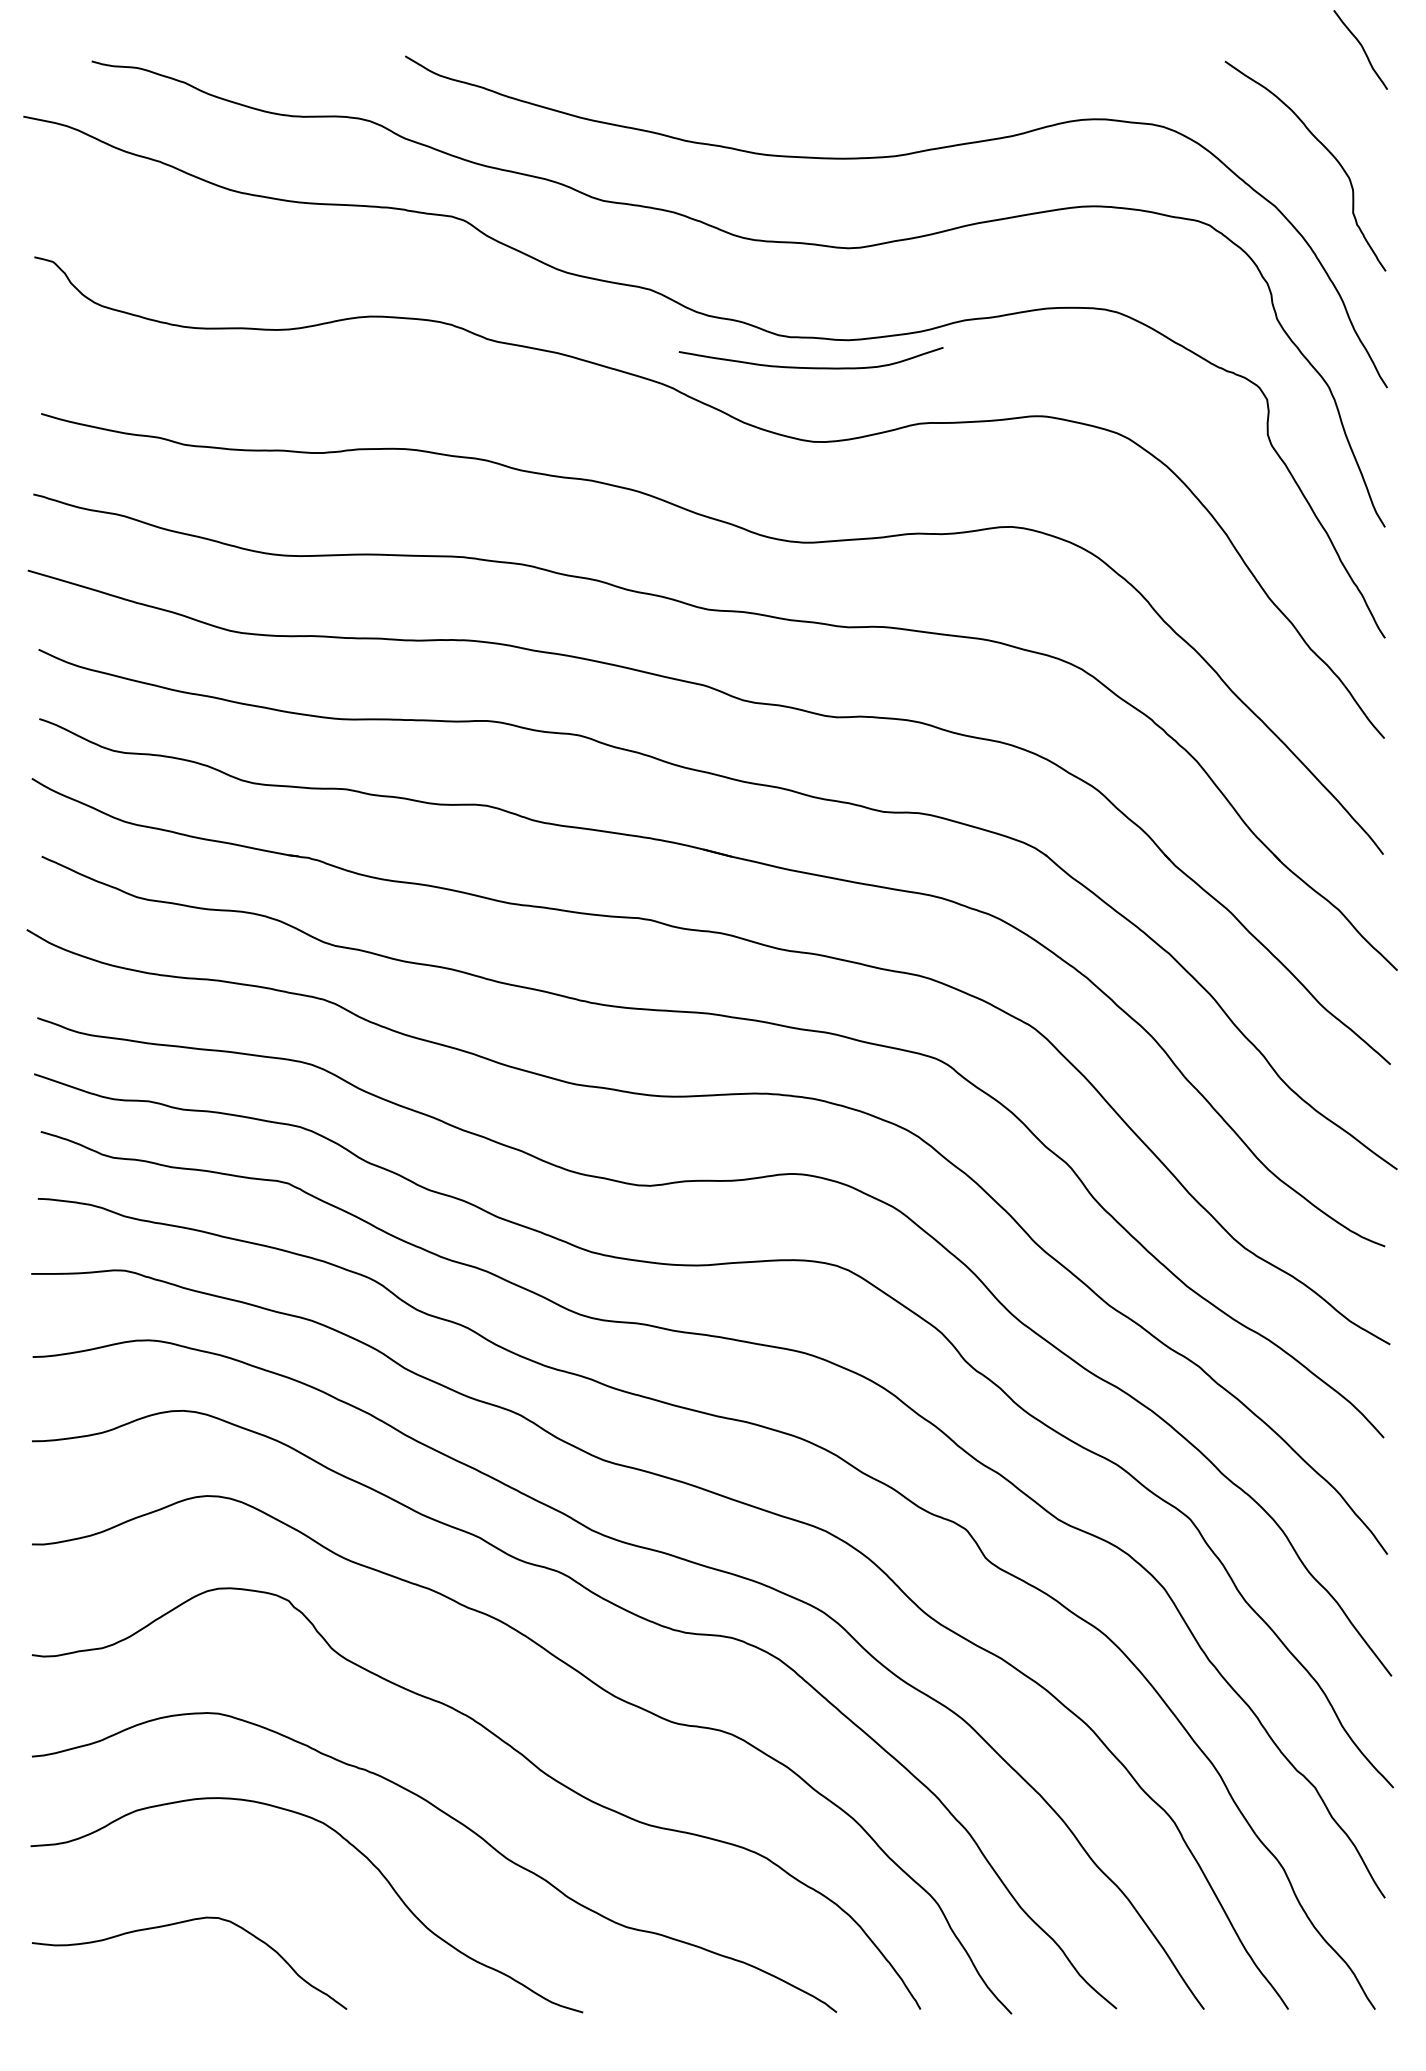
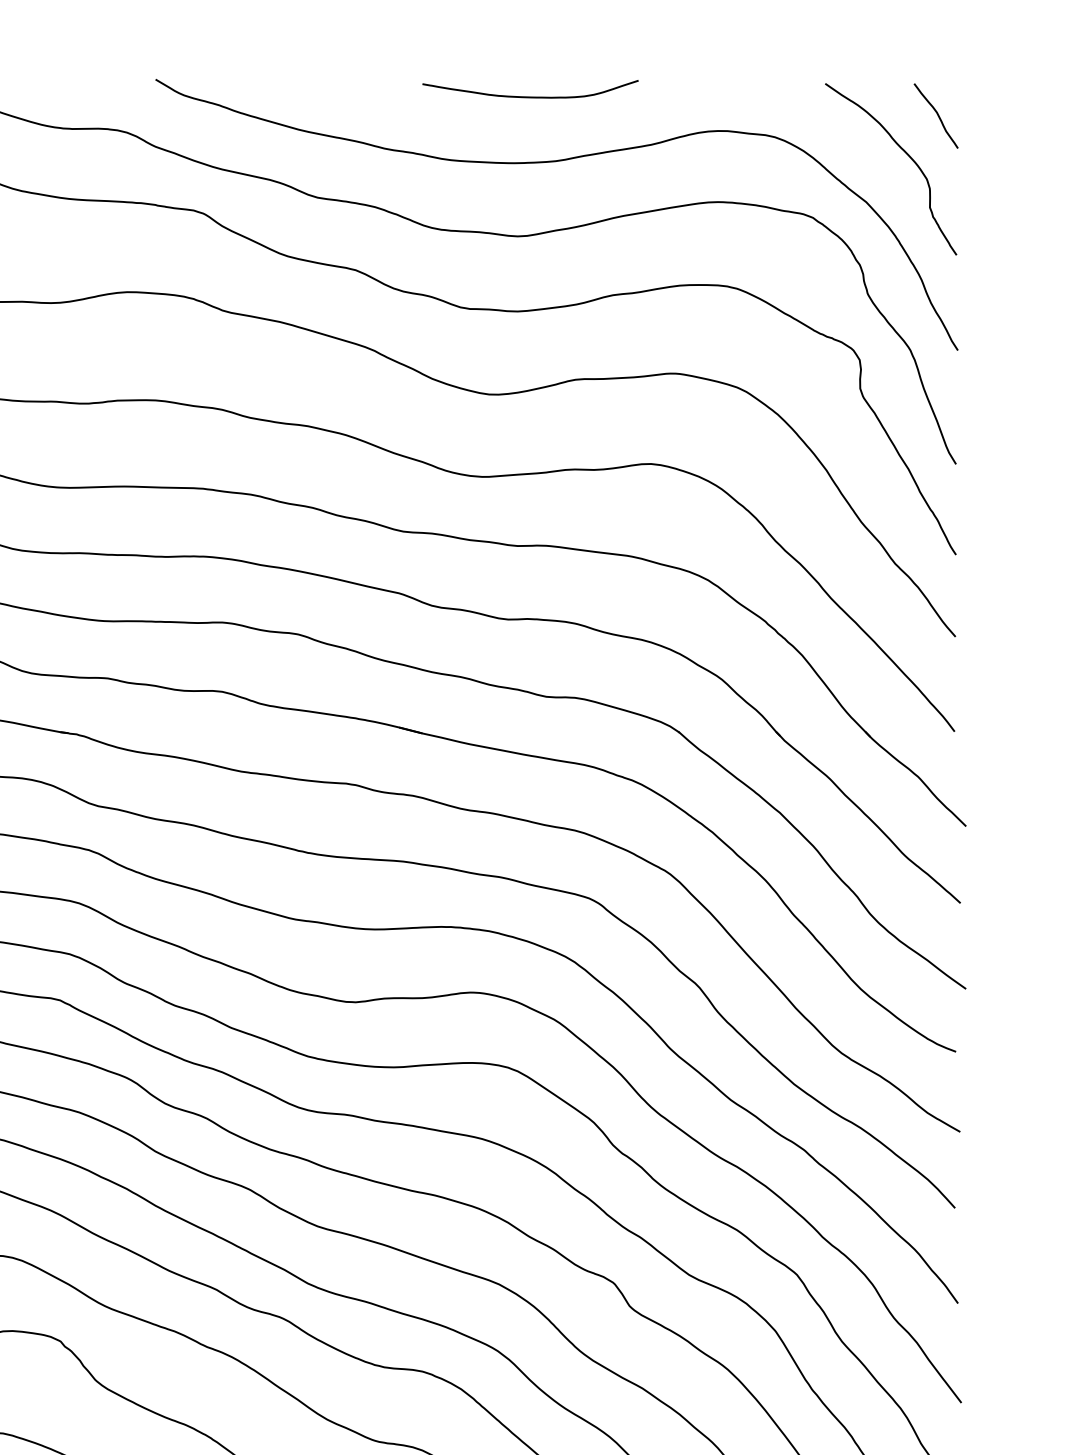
curve: (1362, 49) -> (937, 115), moved
curve: (810, 367) -> (529, 96), moved

